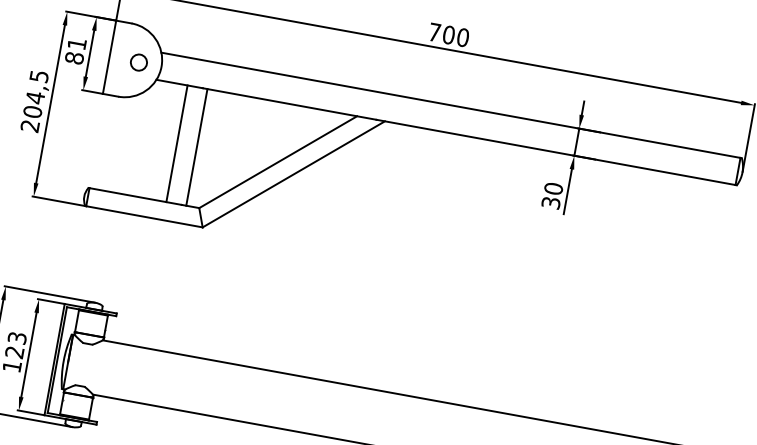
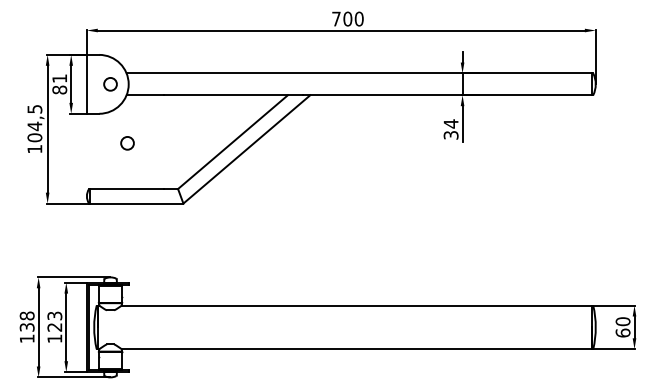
text: (29, 126) -> (34, 149), 204,5 -> 104,5
circle: (146, 140) -> (127, 143), added
line: (176, 144) -> (151, 142), removed
line: (196, 147) -> (167, 142), removed
text: (552, 188) -> (450, 123), 30 -> 34

